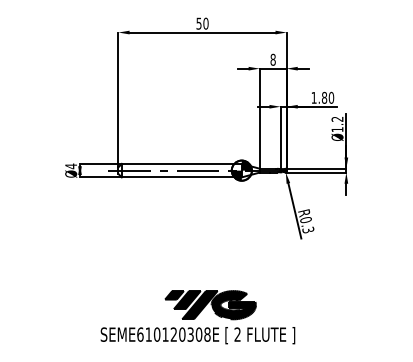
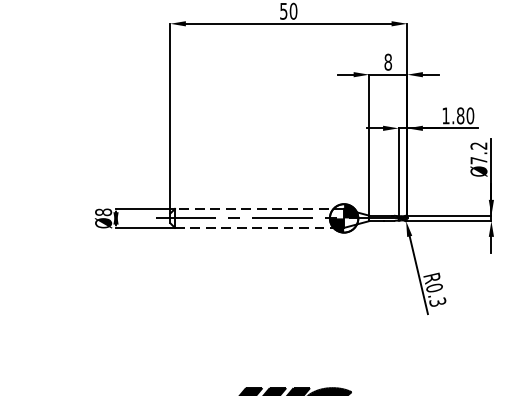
text: (337, 129) -> (478, 160), Ø1.2 -> Ø7.2
line: (181, 163) -> (259, 208), solid -> dashed
text: (71, 166) -> (104, 212), Ø4 -> Ø8
line: (182, 177) -> (260, 228), solid -> dashed

